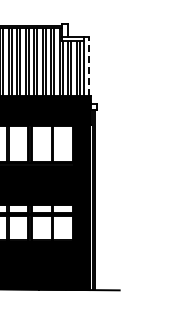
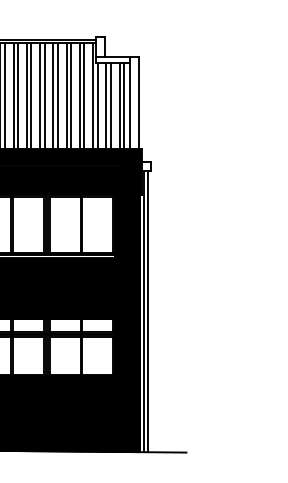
line: (89, 65) -> (139, 101), dashed -> solid

